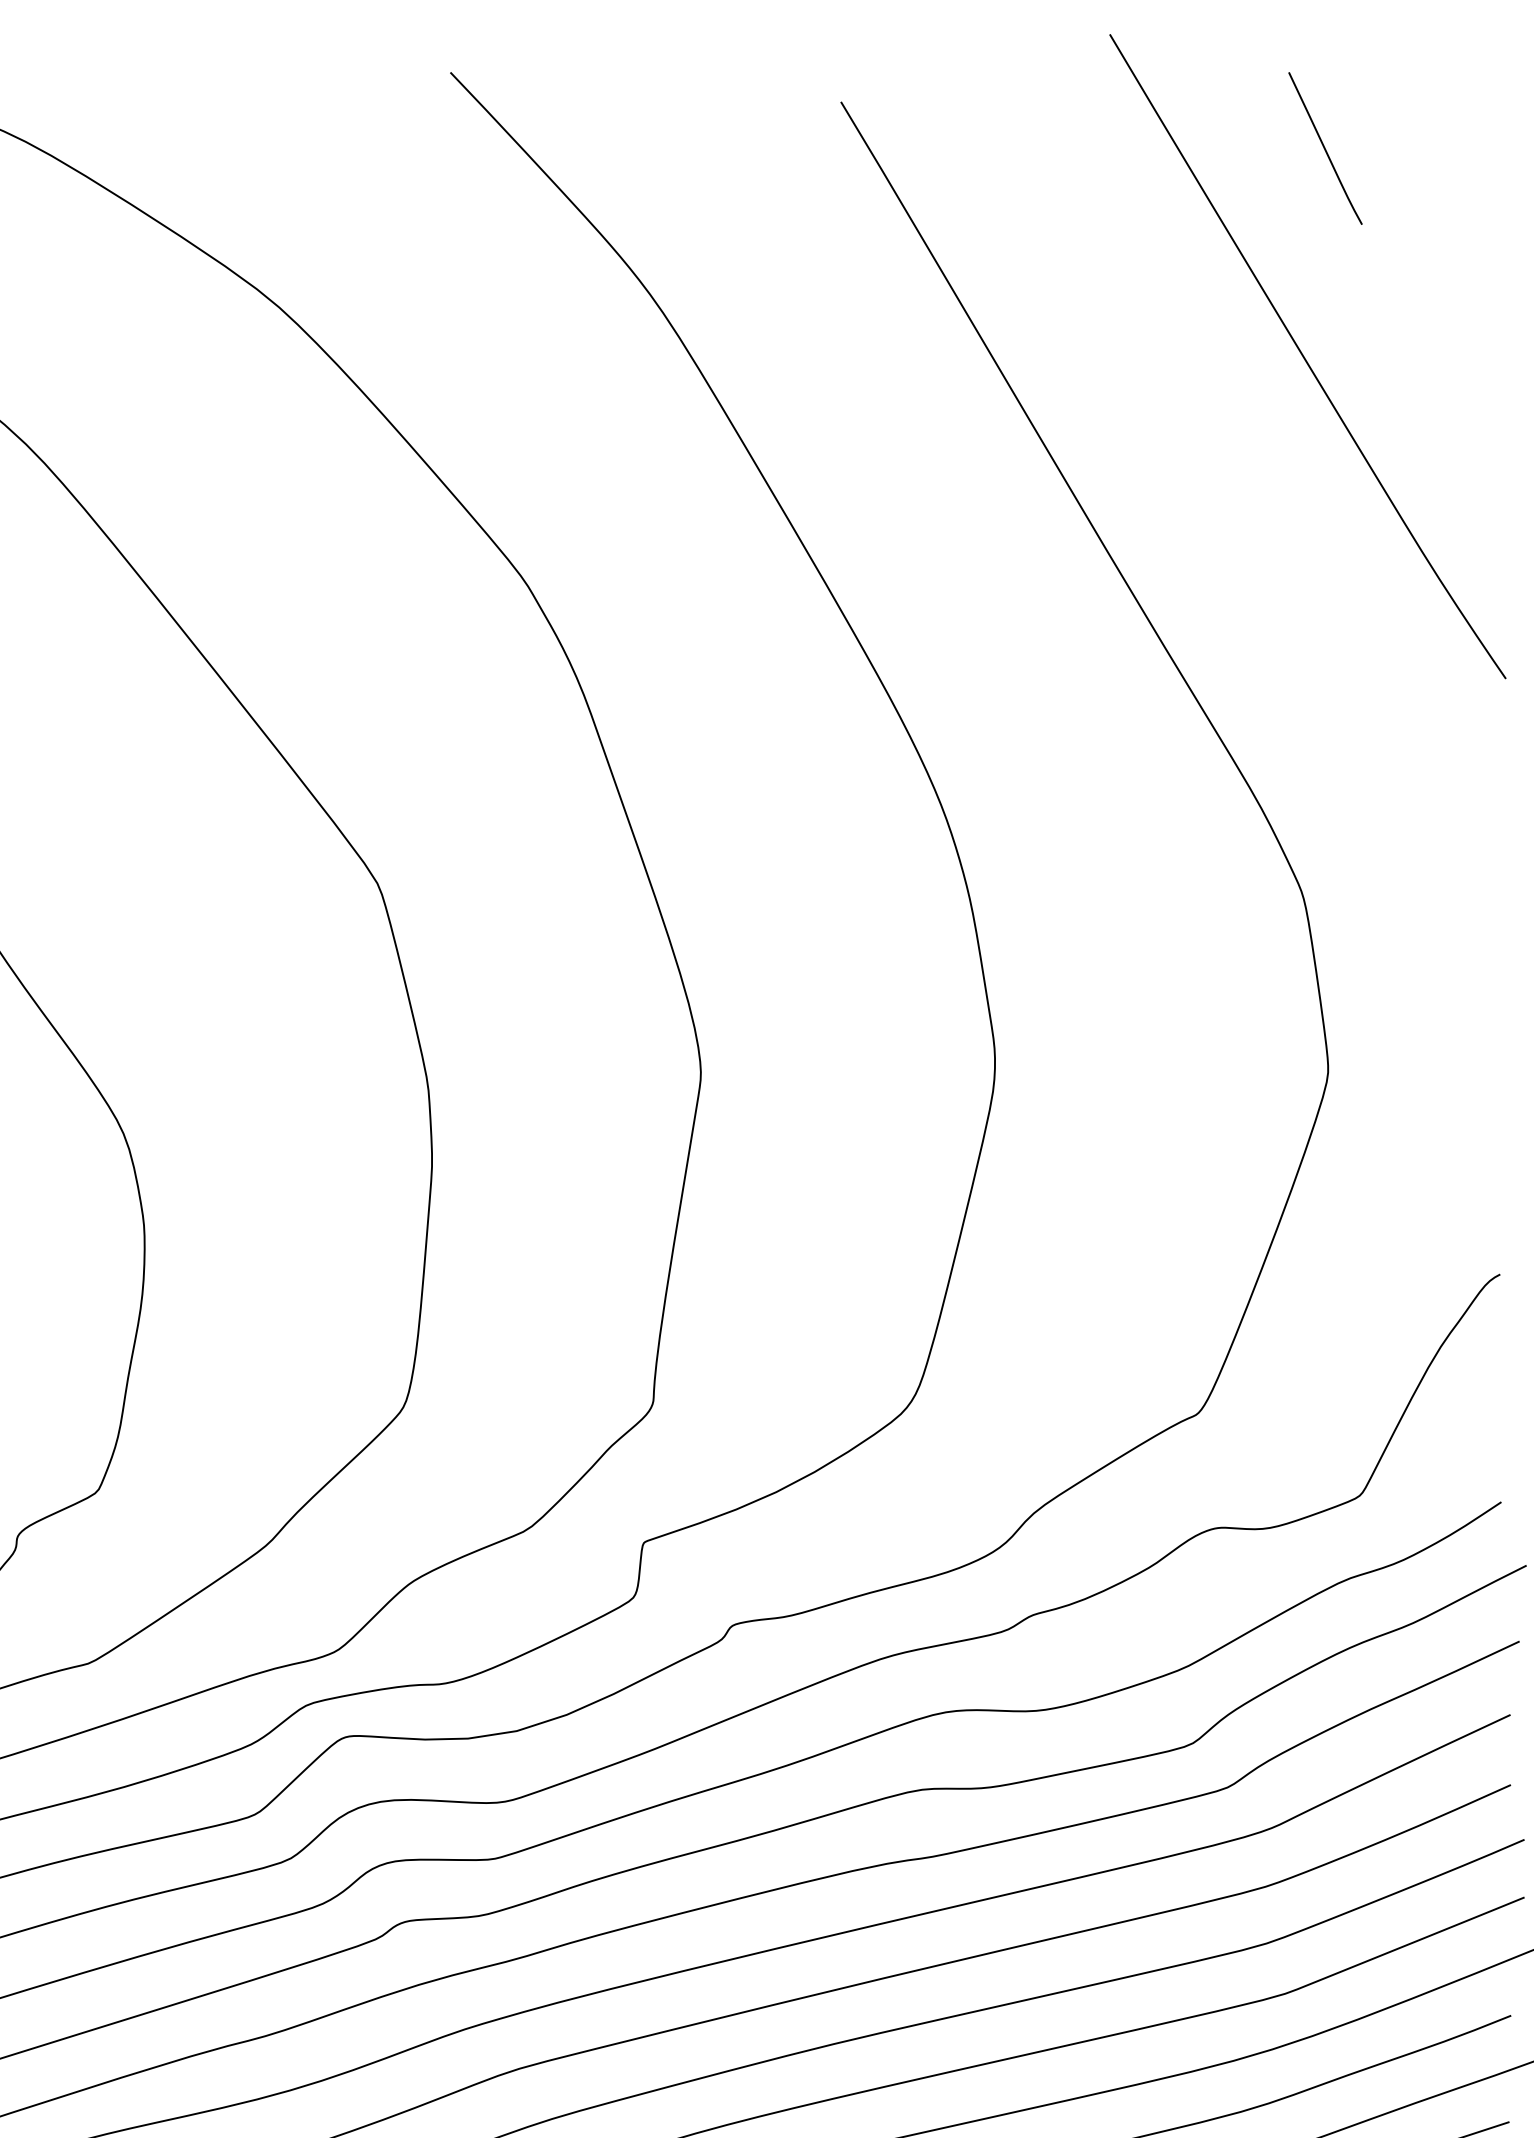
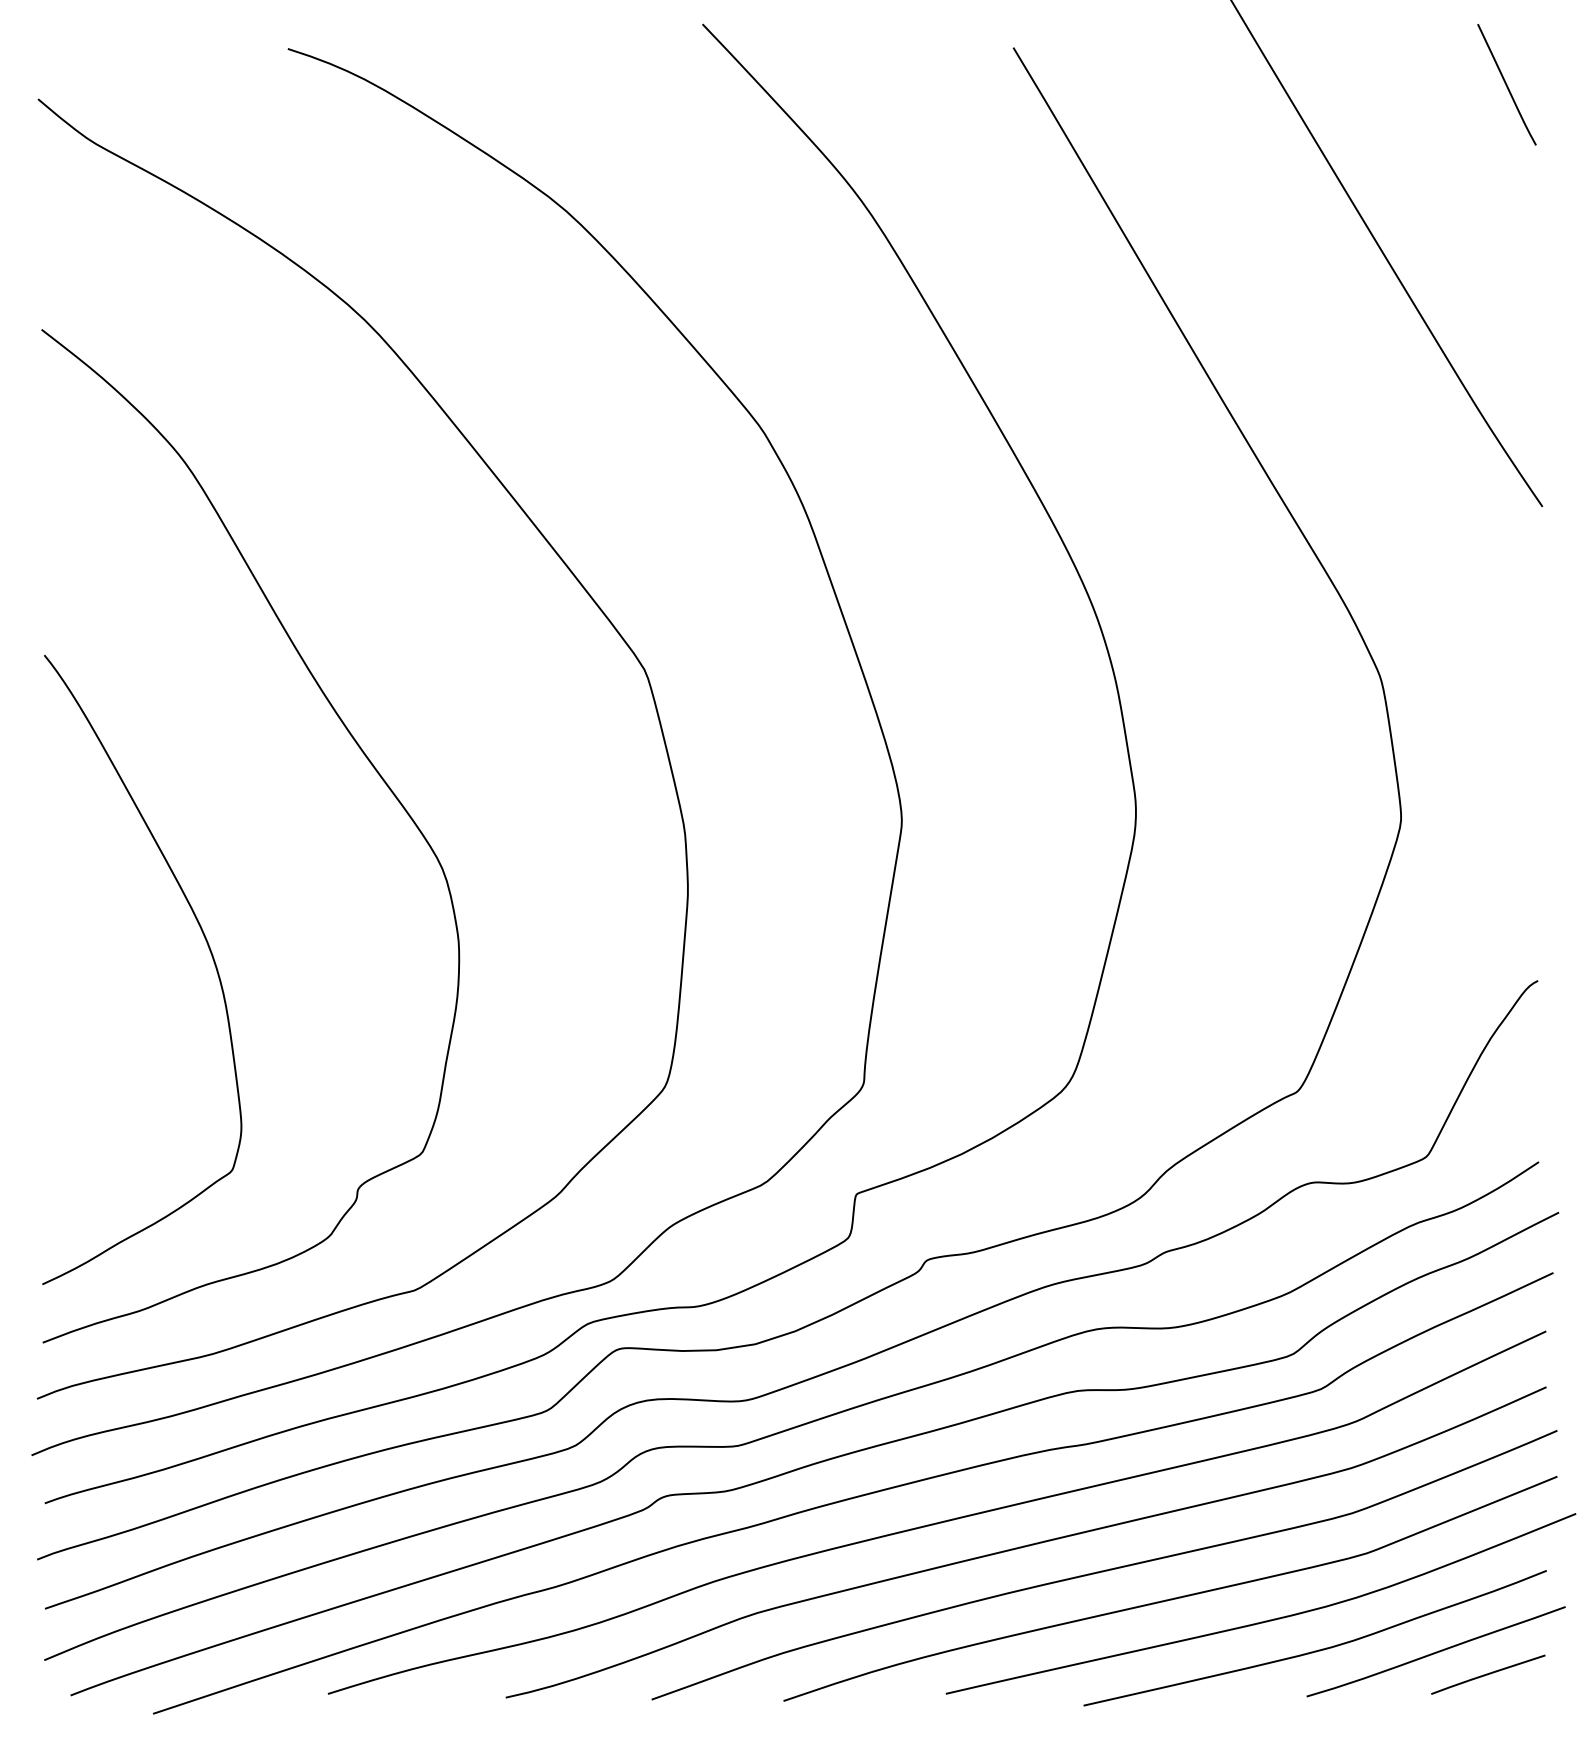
curve: (1324, 148) -> (1506, 84), moved

